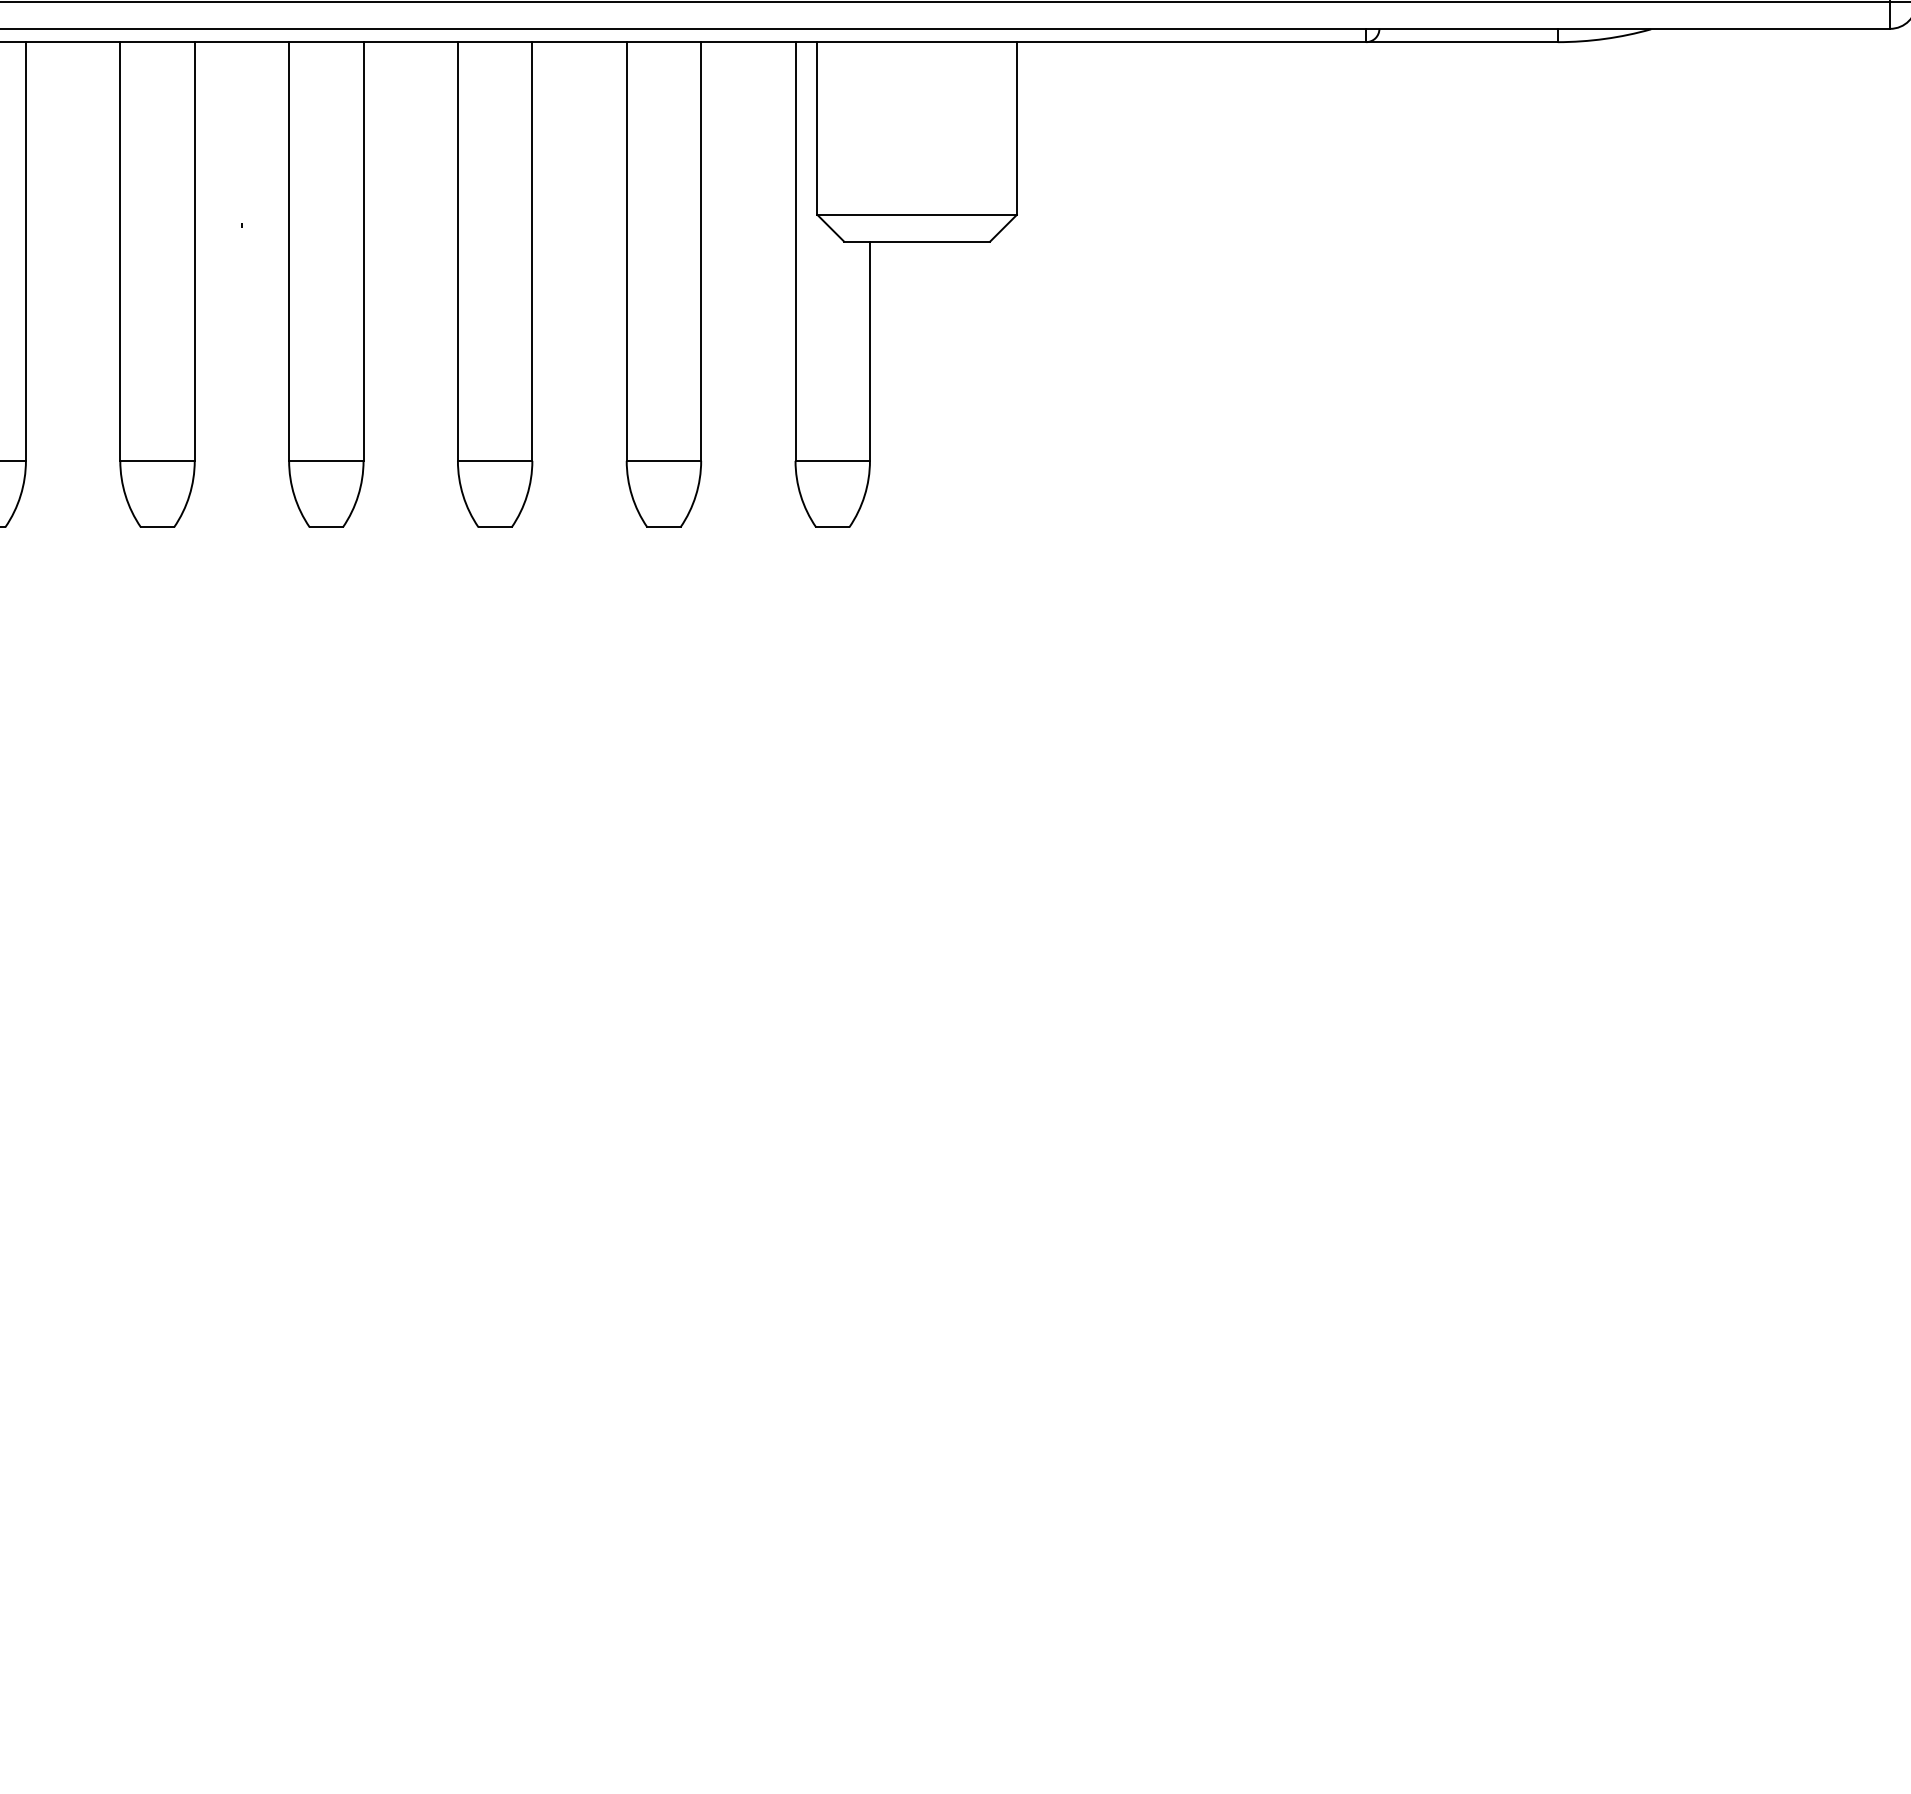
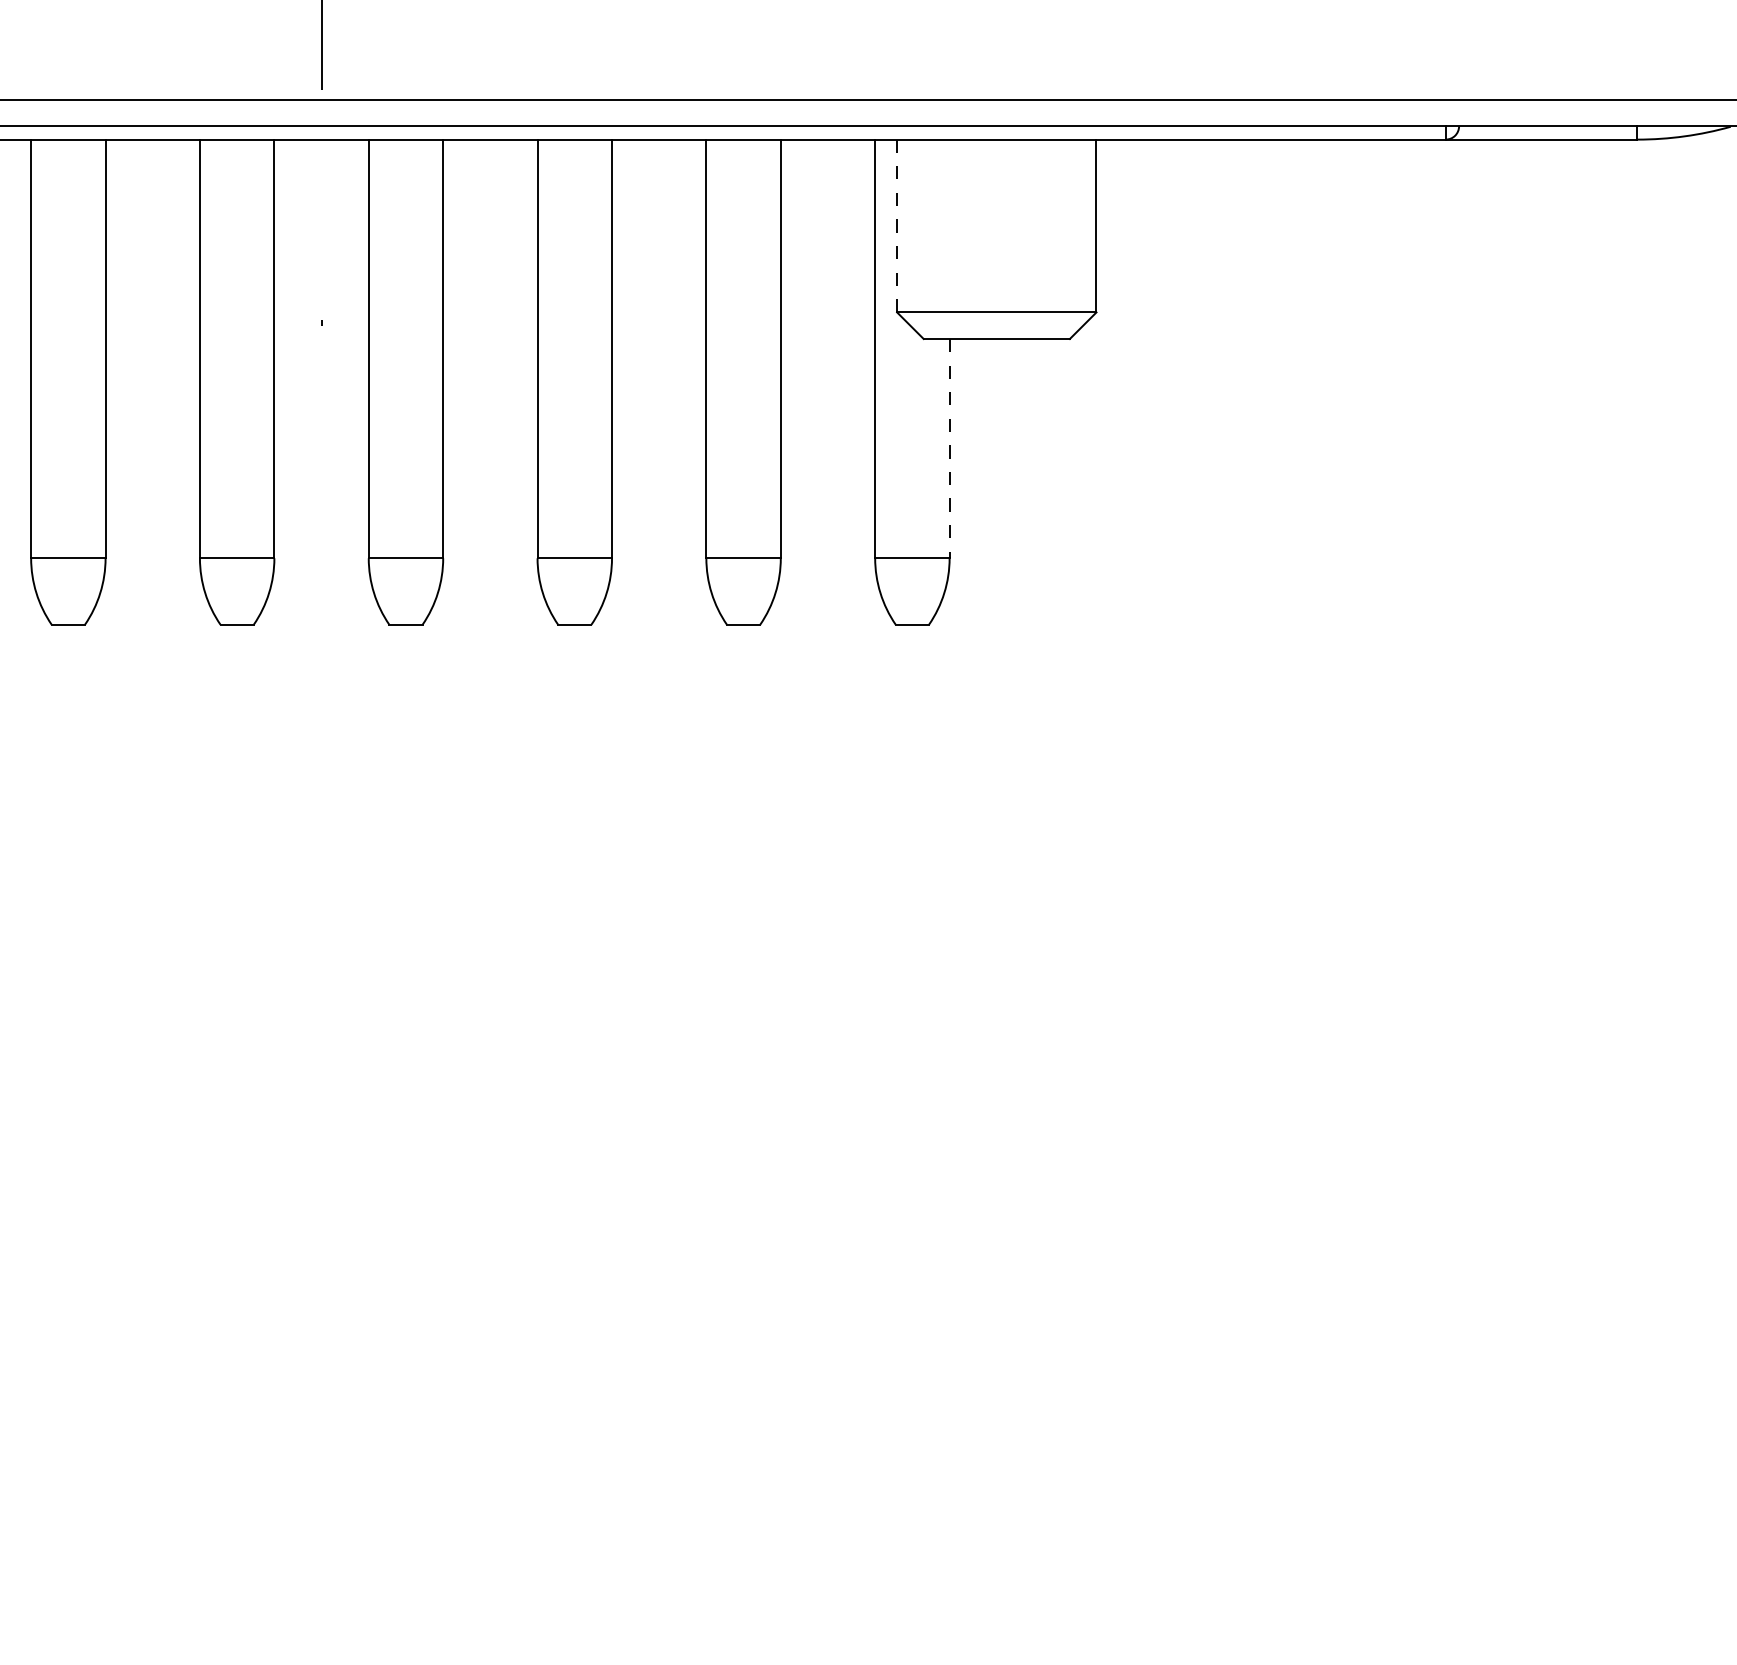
line: (817, 129) -> (897, 226), solid -> dashed
line: (869, 351) -> (949, 448), solid -> dashed

